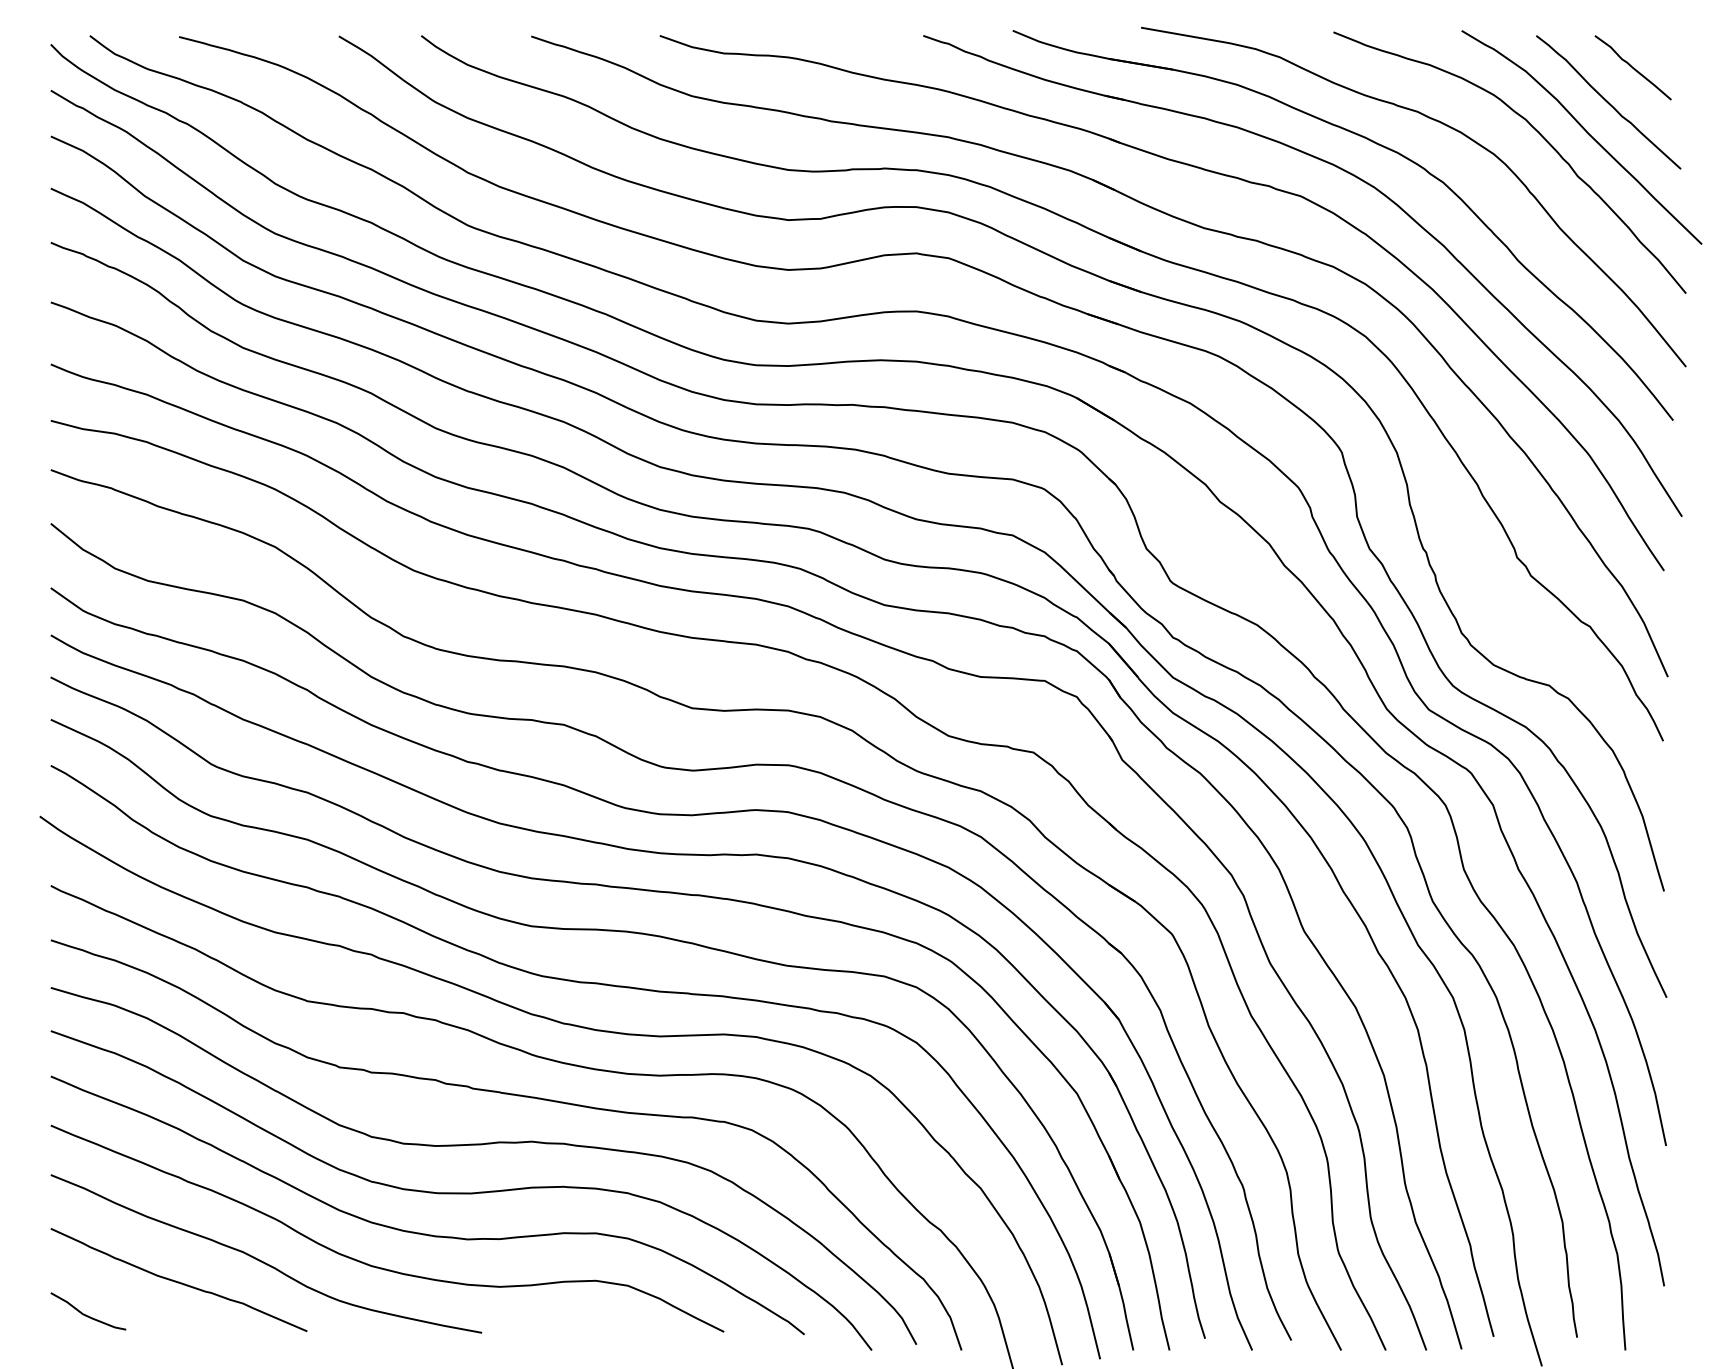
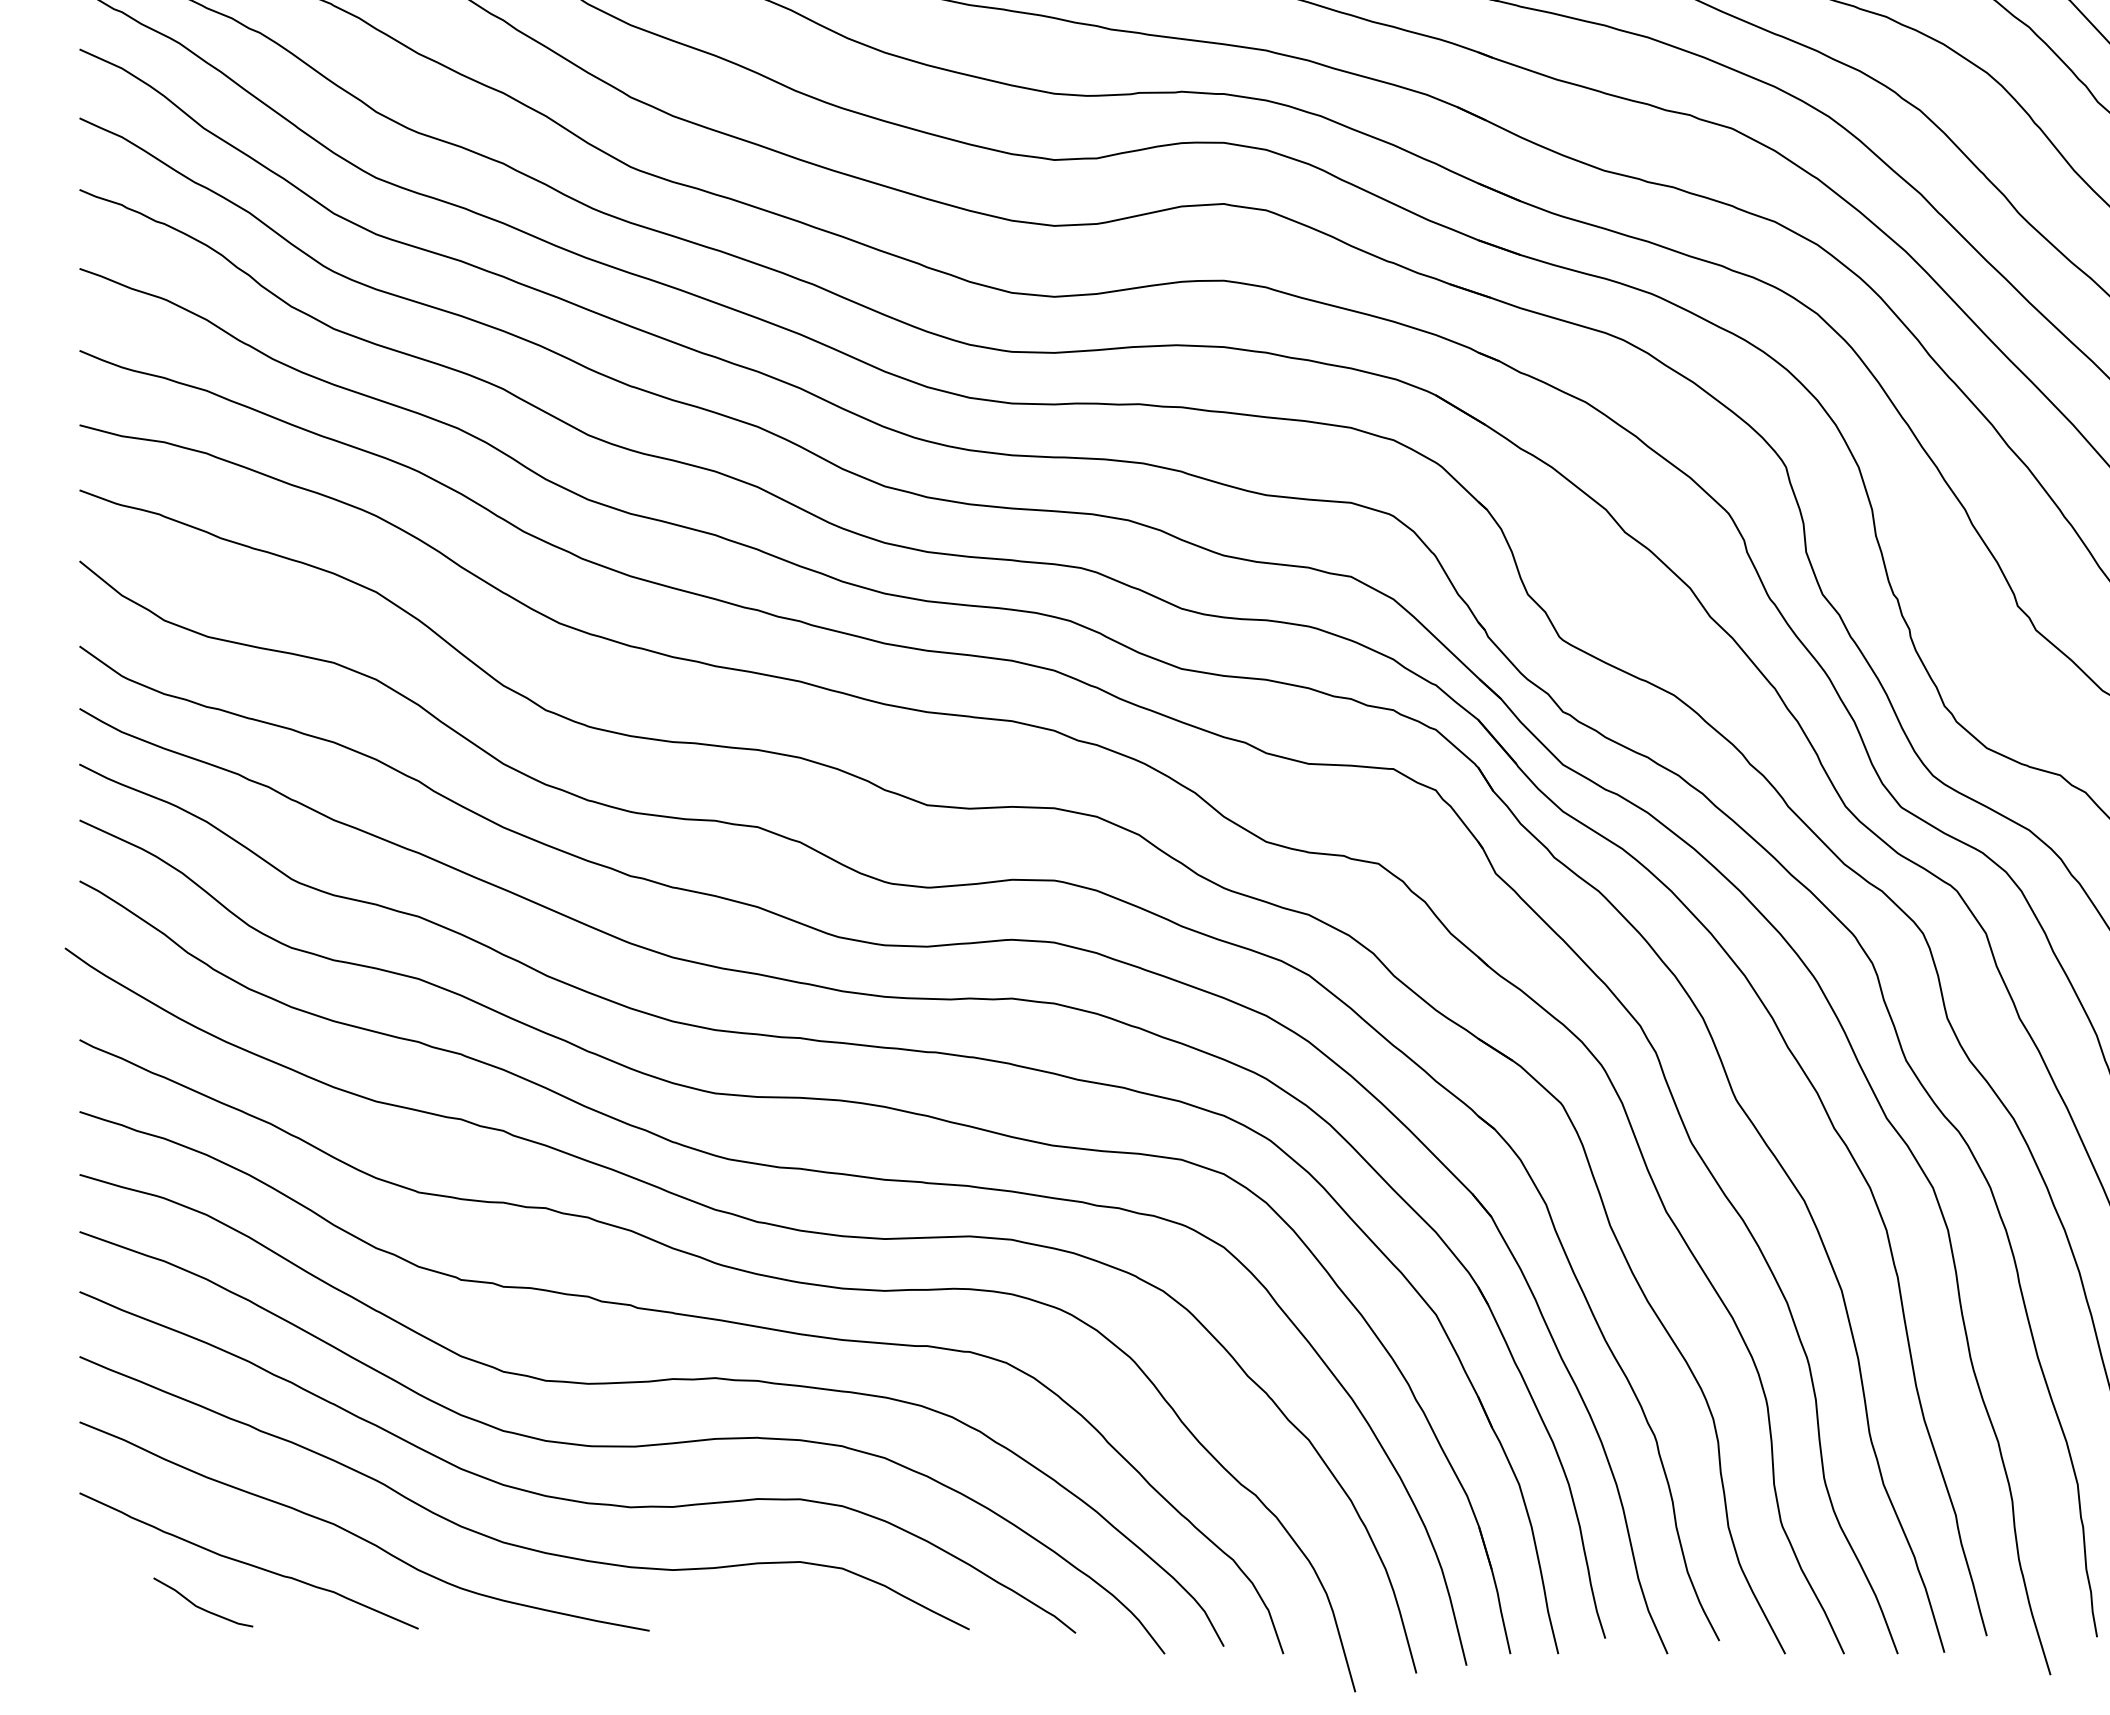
curve: (86, 1314) -> (200, 1606), moved

